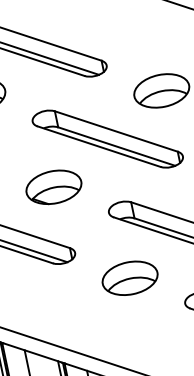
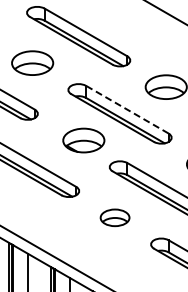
line: (116, 131) -> (127, 109), solid -> dashed
part: (53, 187) -> (83, 140), moved
part: (129, 278) -> (114, 217), size x0.7

